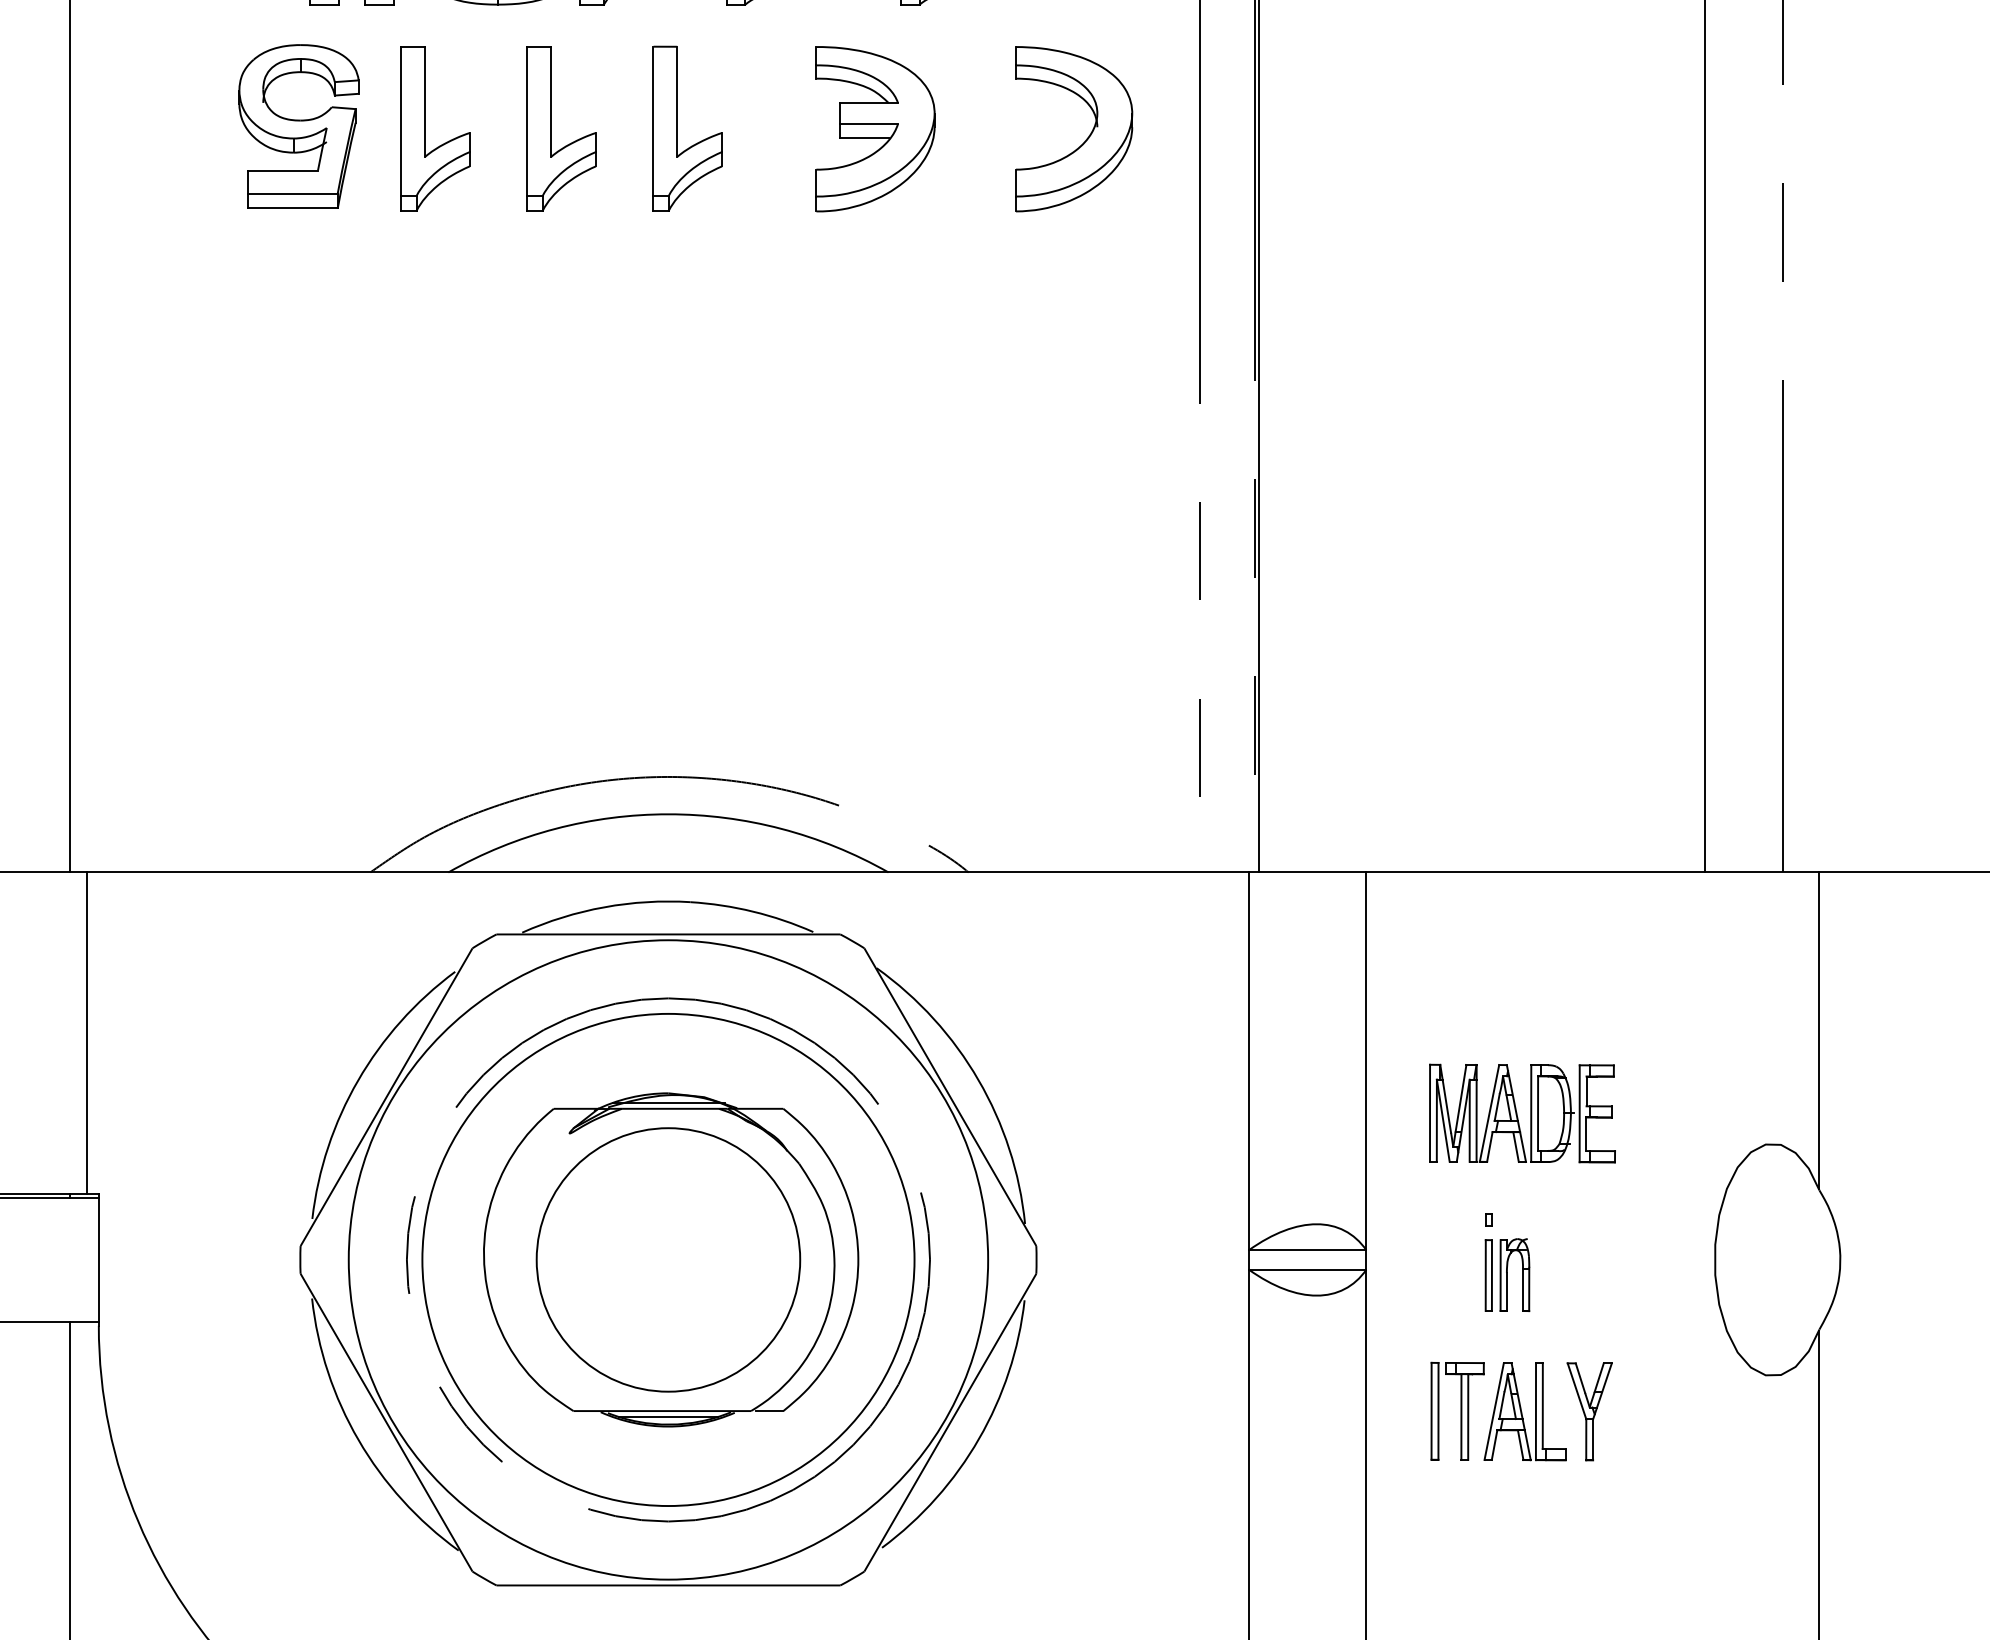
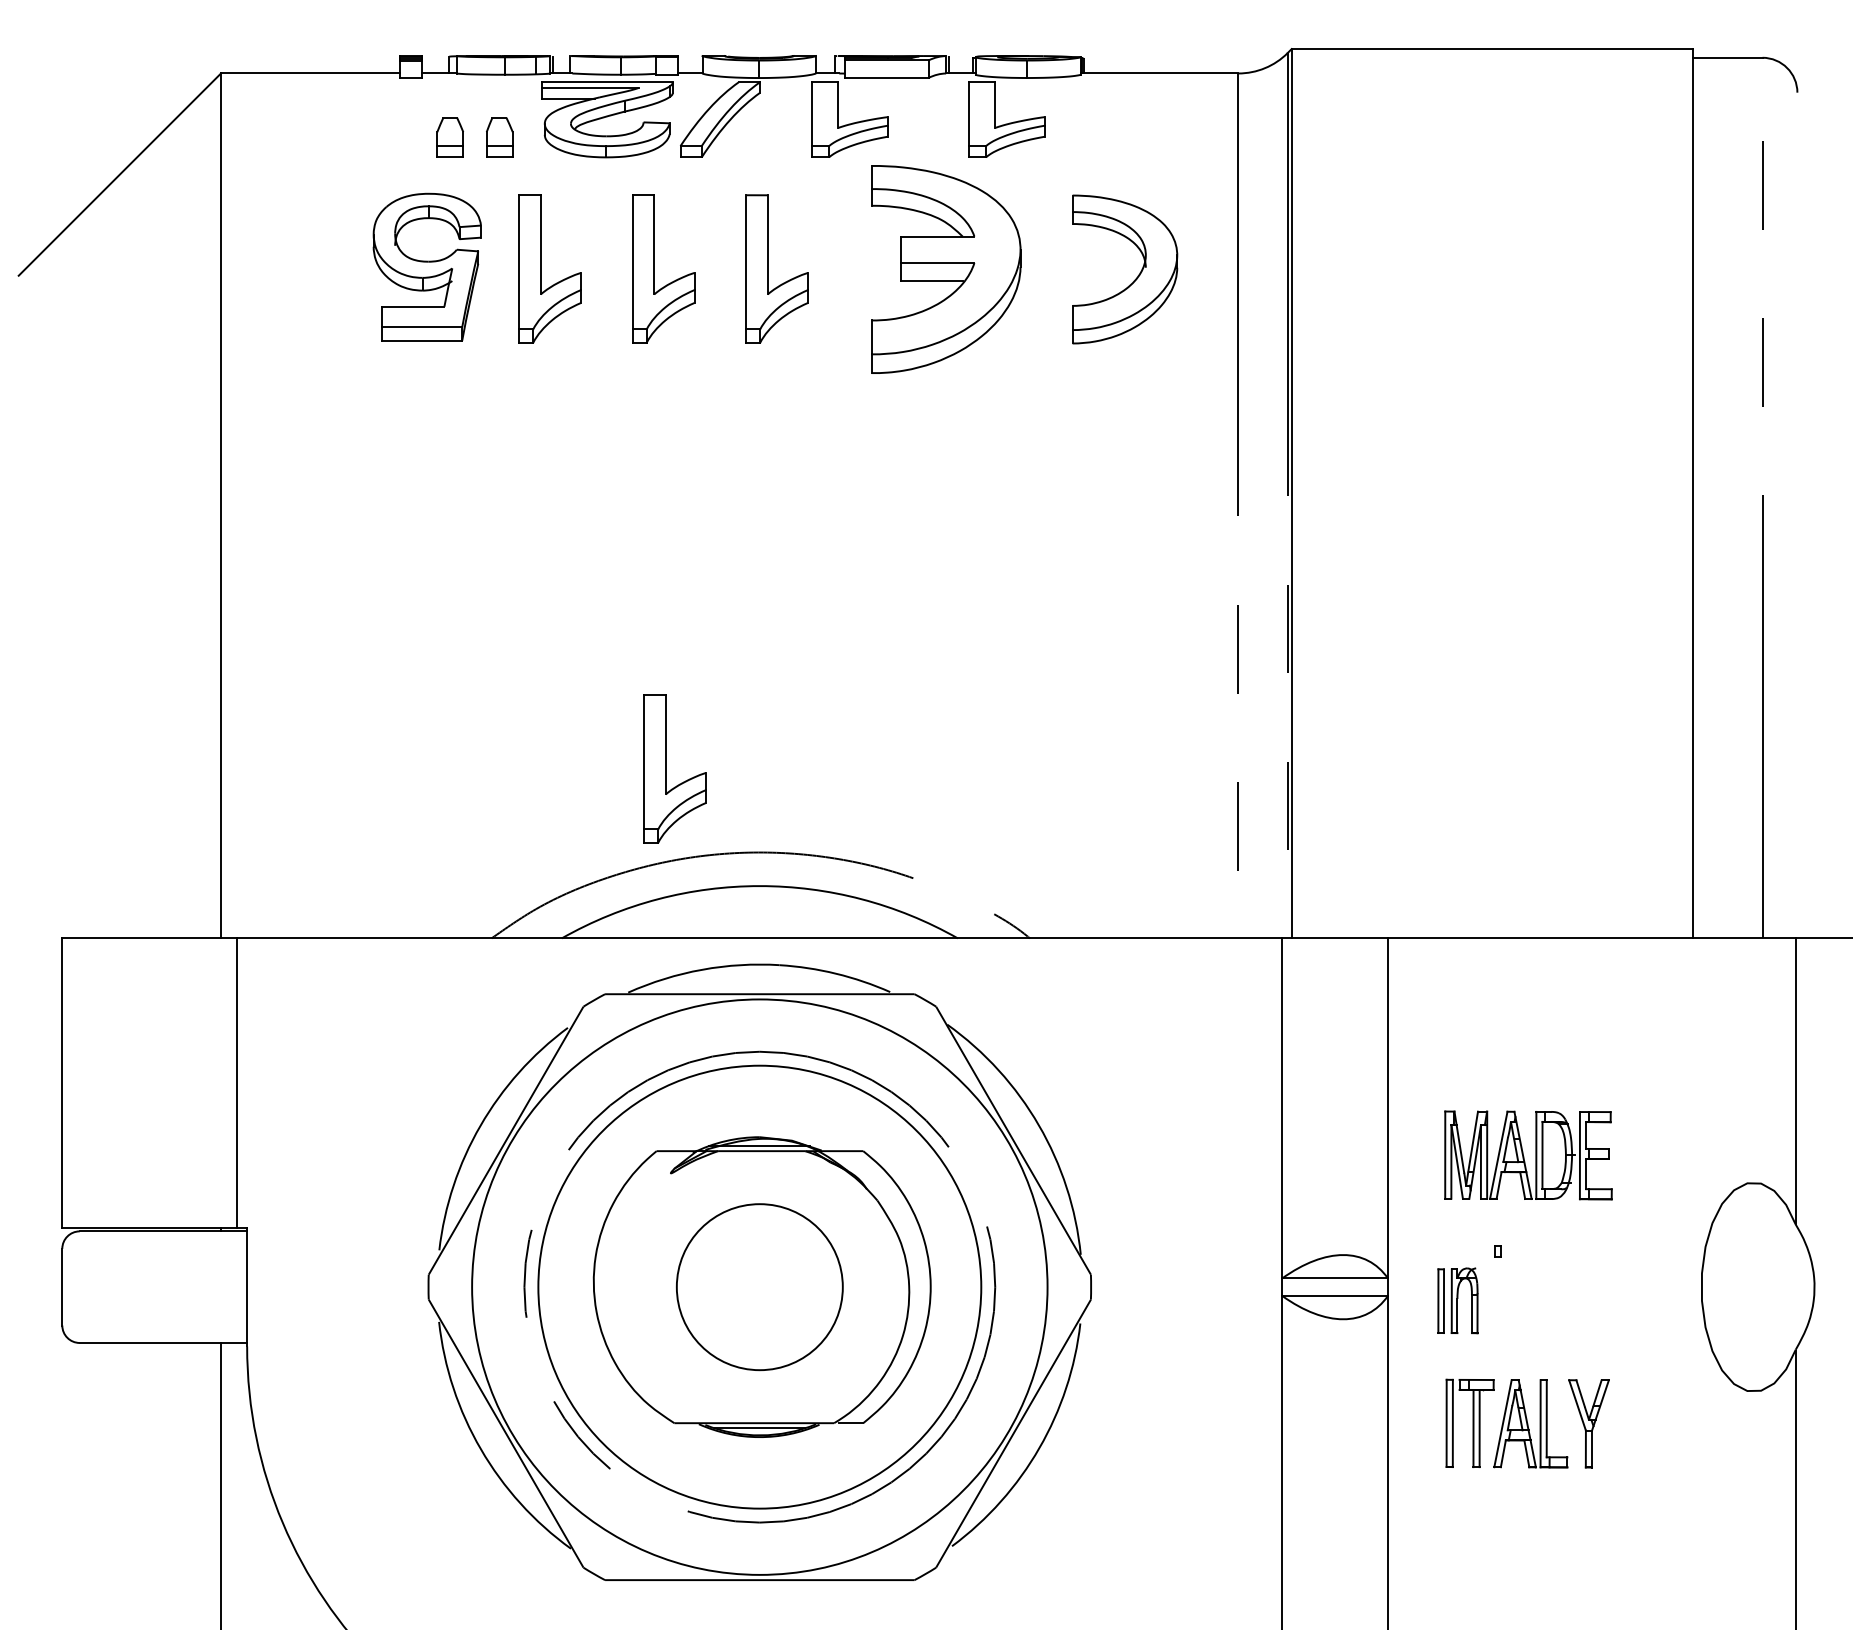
part: (875, 129) -> (946, 269), size x1.4
part: (564, 683) -> (666, 768), added
circle: (668, 1259) -> (759, 1286), size x0.7
part: (1506, 1274) -> (1457, 1300), moved

